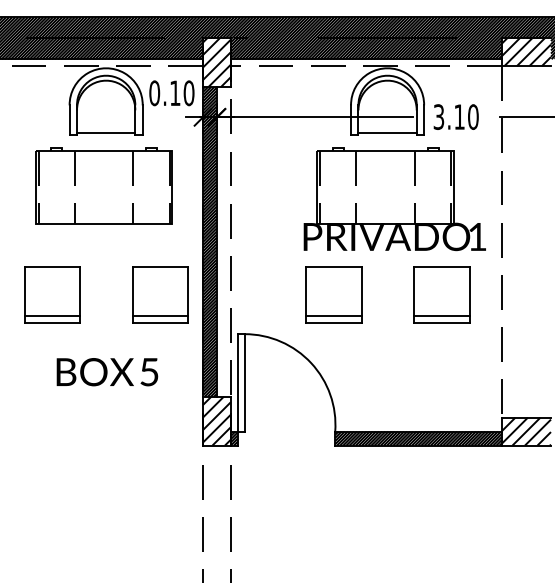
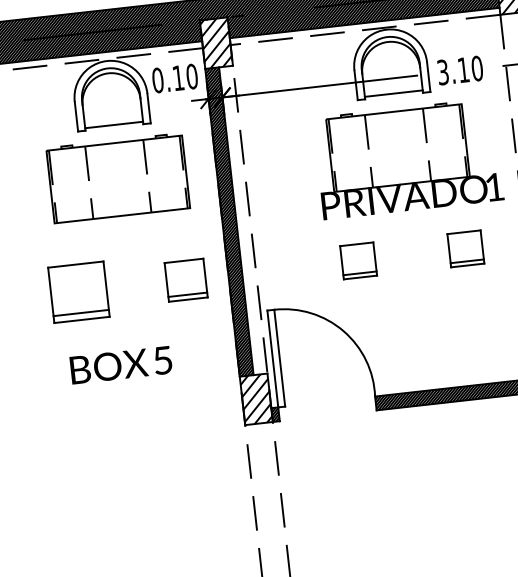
part: (160, 294) -> (186, 279), size x0.7
part: (333, 294) -> (358, 260), size x0.6
part: (441, 294) -> (465, 248), size x0.6
text: (107, 372) -> (121, 365), moved

